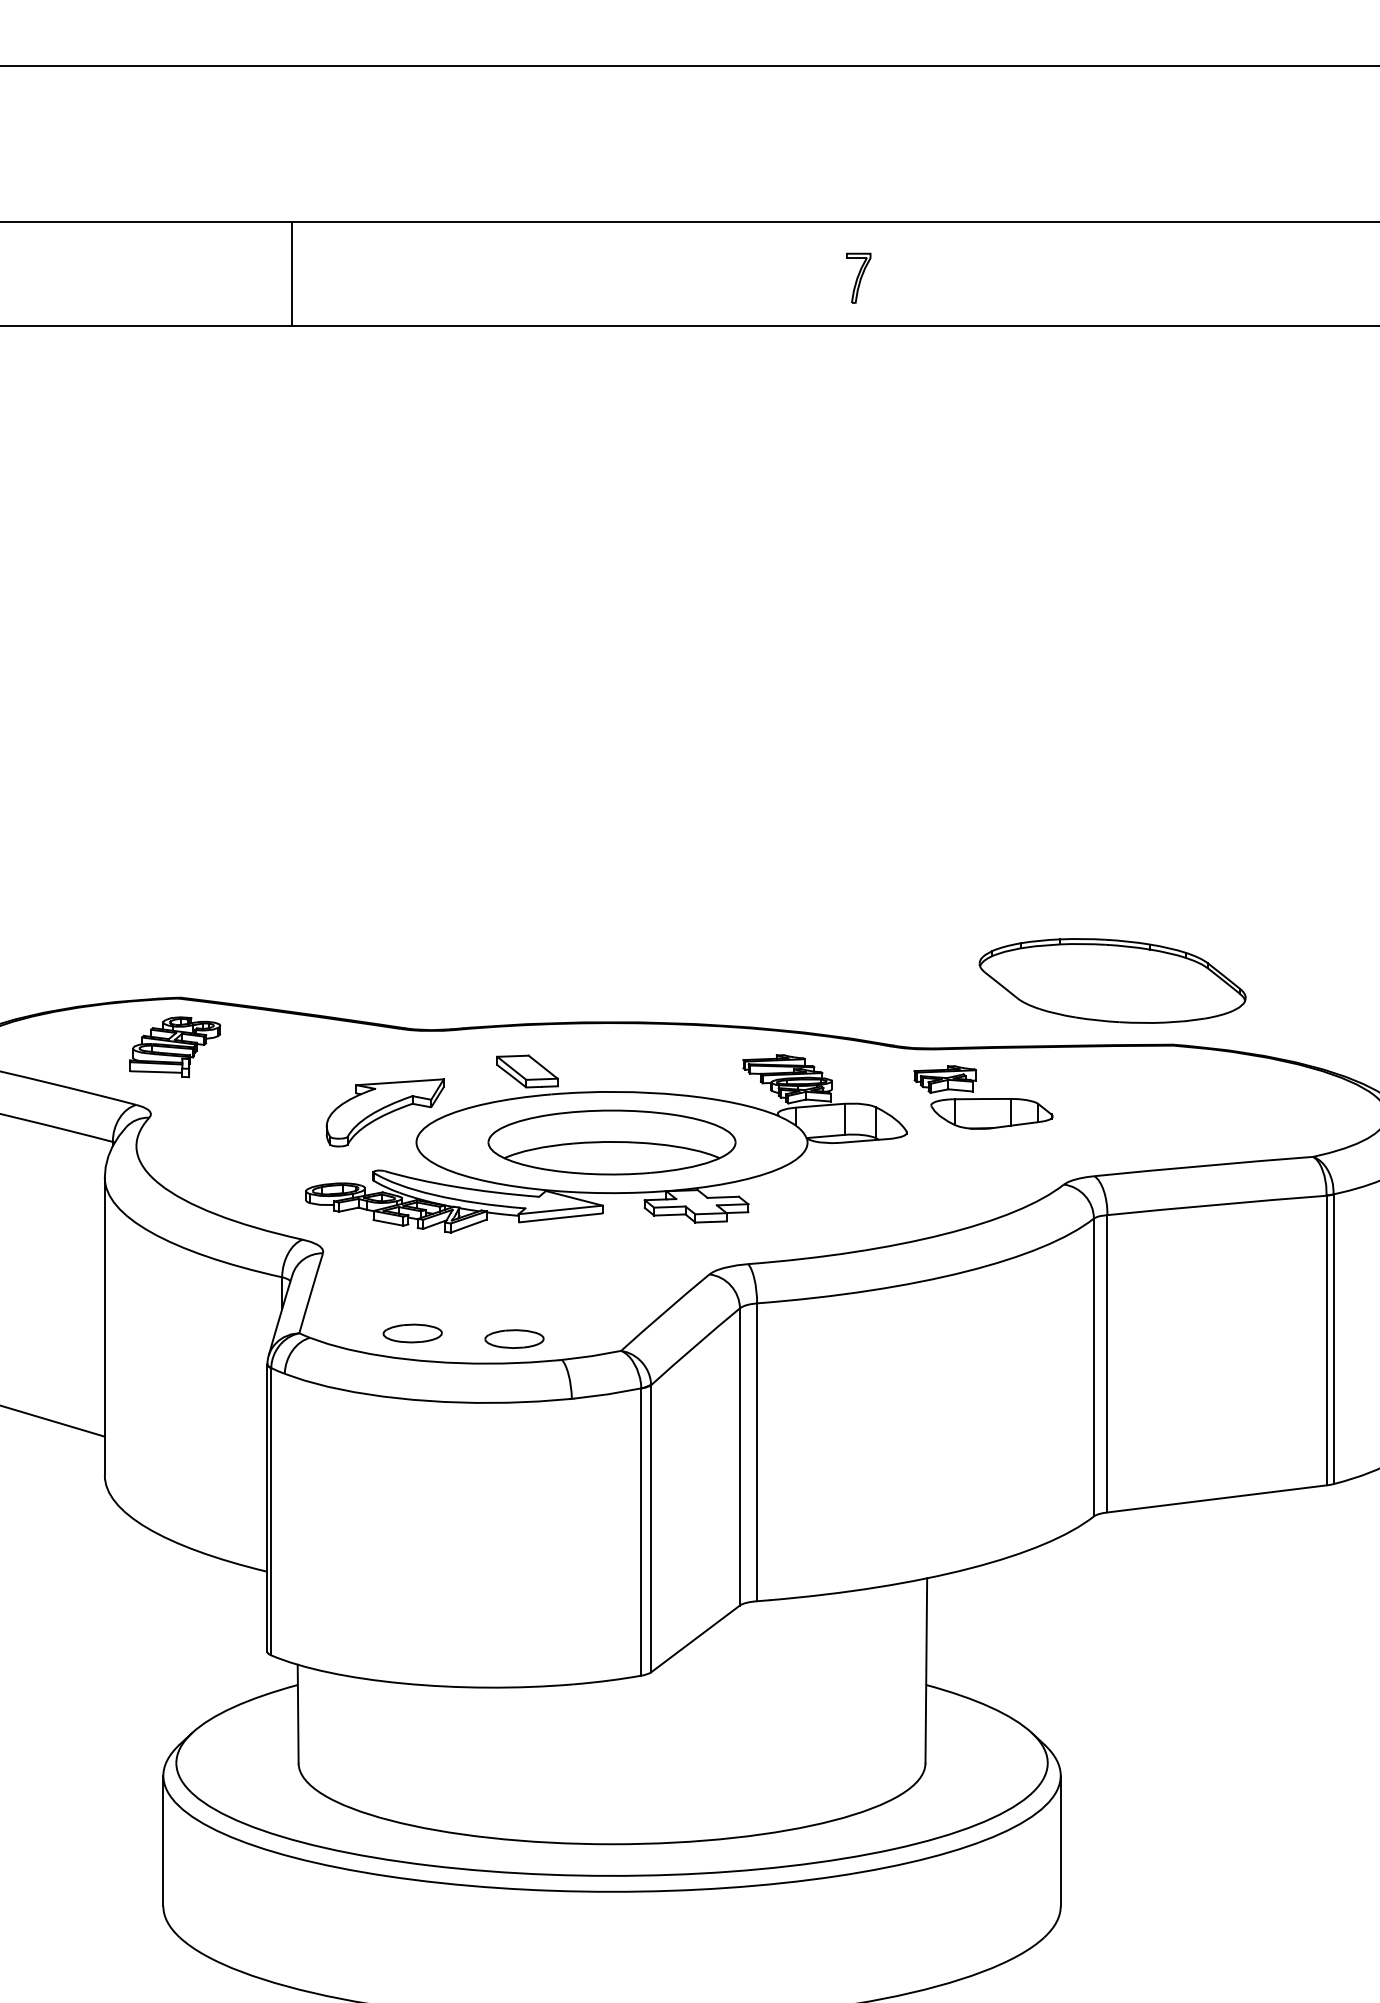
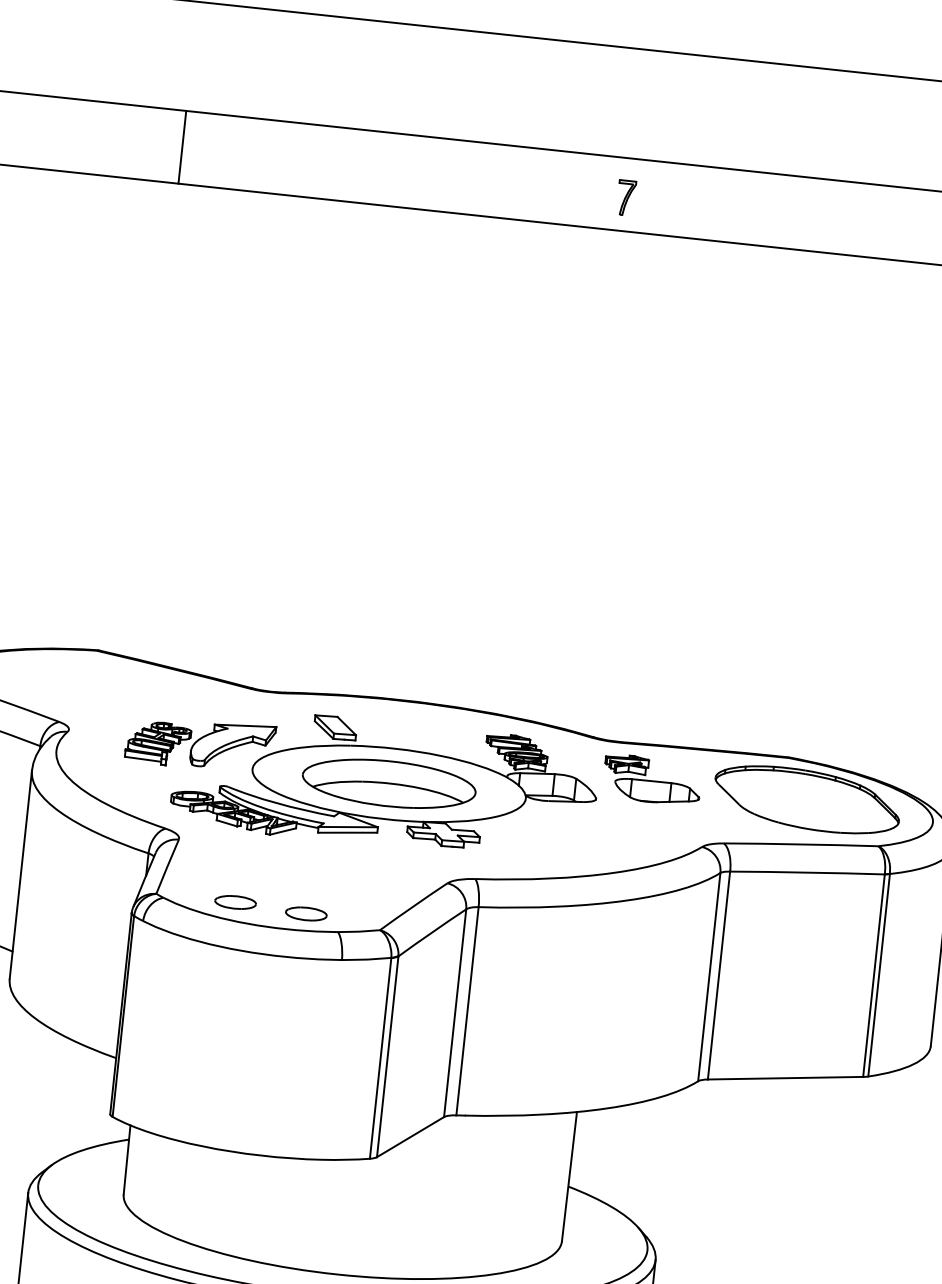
line: (292, 273) -> (182, 147), moved
part: (1112, 980) -> (807, 799), moved
part: (175, 1047) -> (158, 743), moved

